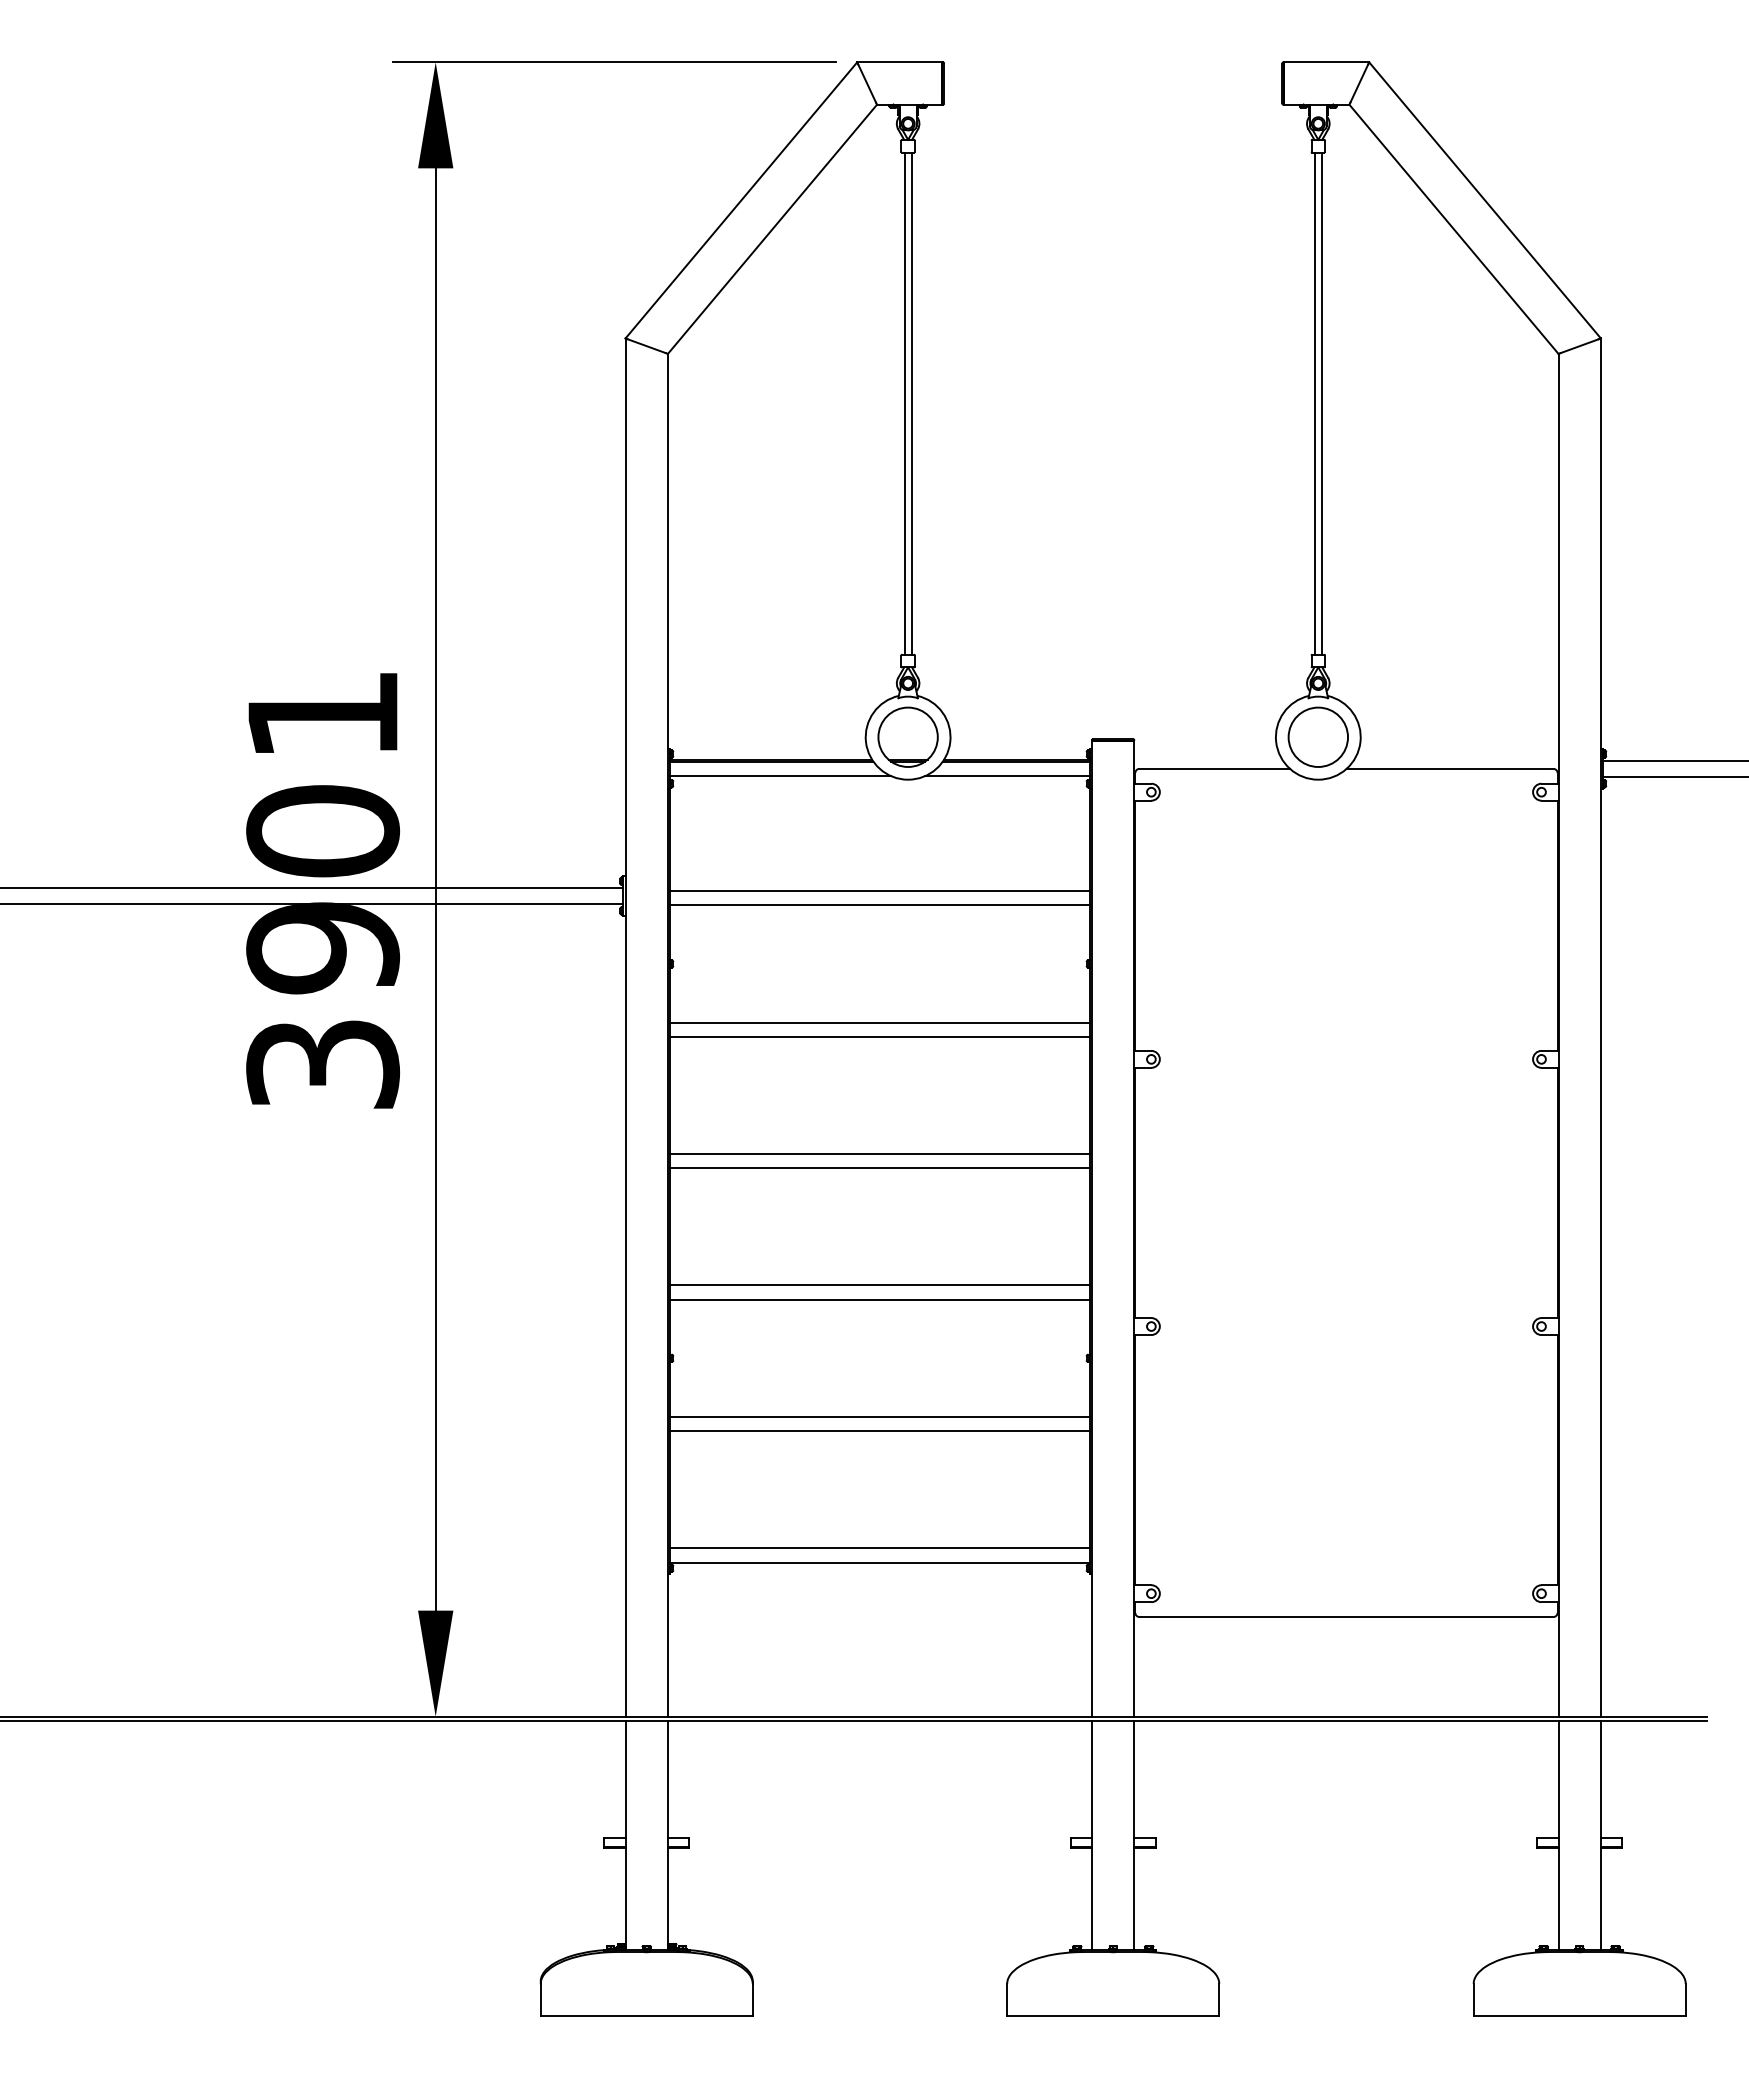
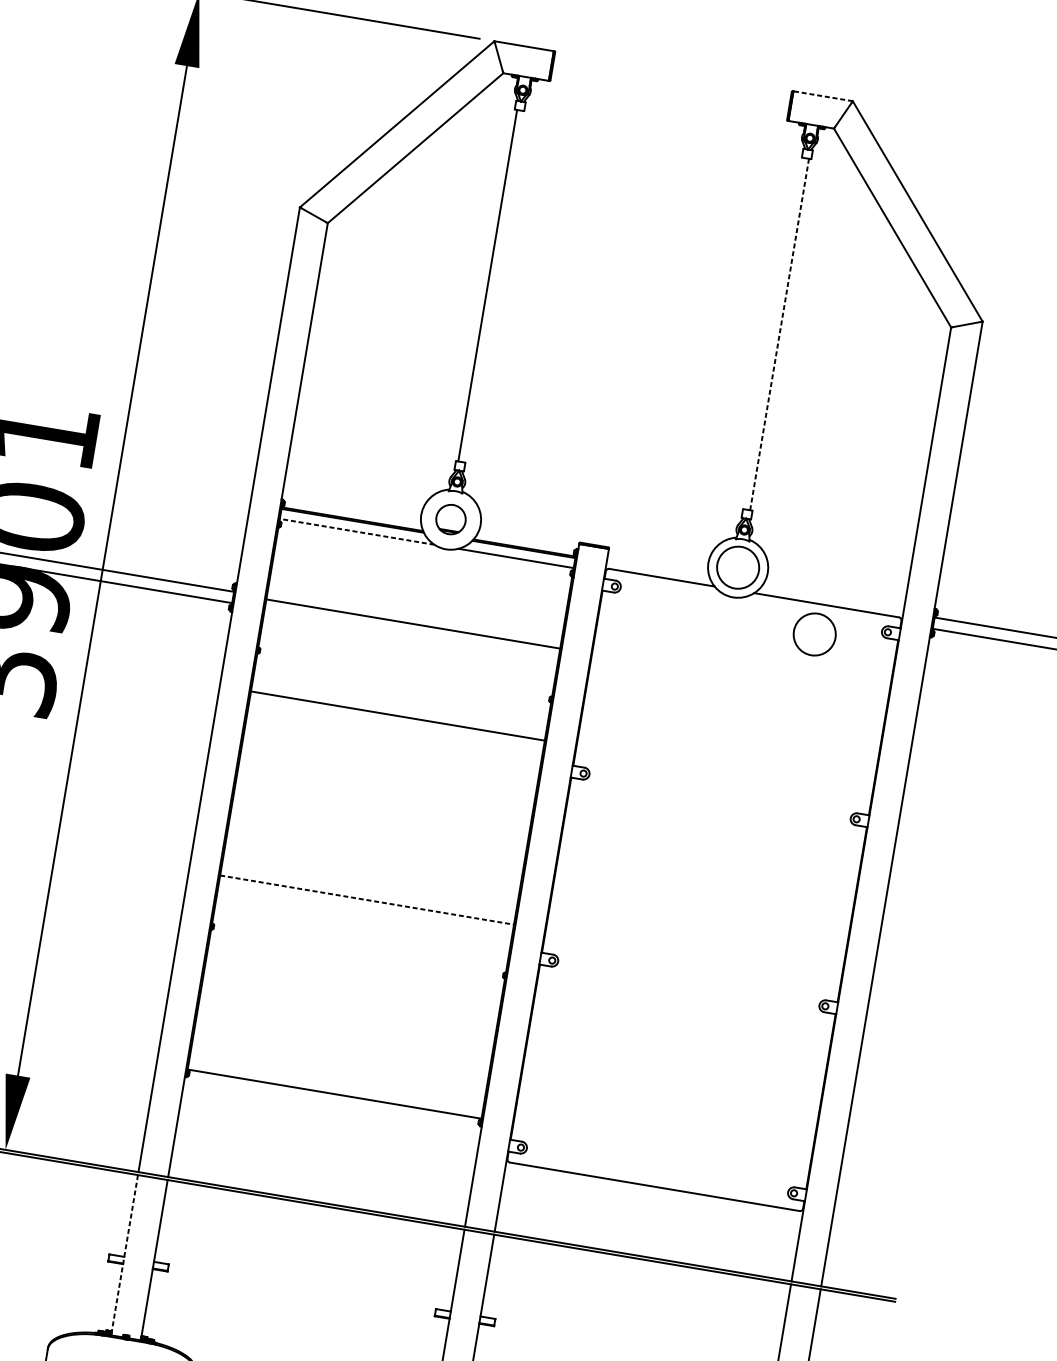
line: (1326, 62) -> (822, 96), solid -> dashed
line: (911, 403) -> (492, 286), removed
line: (1314, 403) -> (774, 333), removed
line: (1321, 404) -> (779, 335), solid -> dashed
part: (907, 736) -> (450, 519), size x0.7
line: (779, 776) -> (356, 532), solid -> dashed
circle: (1439, 811) -> (814, 633), added
line: (879, 905) -> (411, 634), removed
line: (879, 1036) -> (395, 725), removed
line: (879, 1154) -> (382, 808), removed
line: (879, 1168) -> (380, 818), removed
line: (879, 1285) -> (366, 900), solid -> dashed
line: (879, 1299) -> (365, 909), removed
line: (879, 1416) -> (351, 991), removed
line: (879, 1431) -> (349, 1002), removed
line: (879, 1548) -> (335, 1084), removed
line: (625, 1835) -> (124, 1255), solid -> dashed

